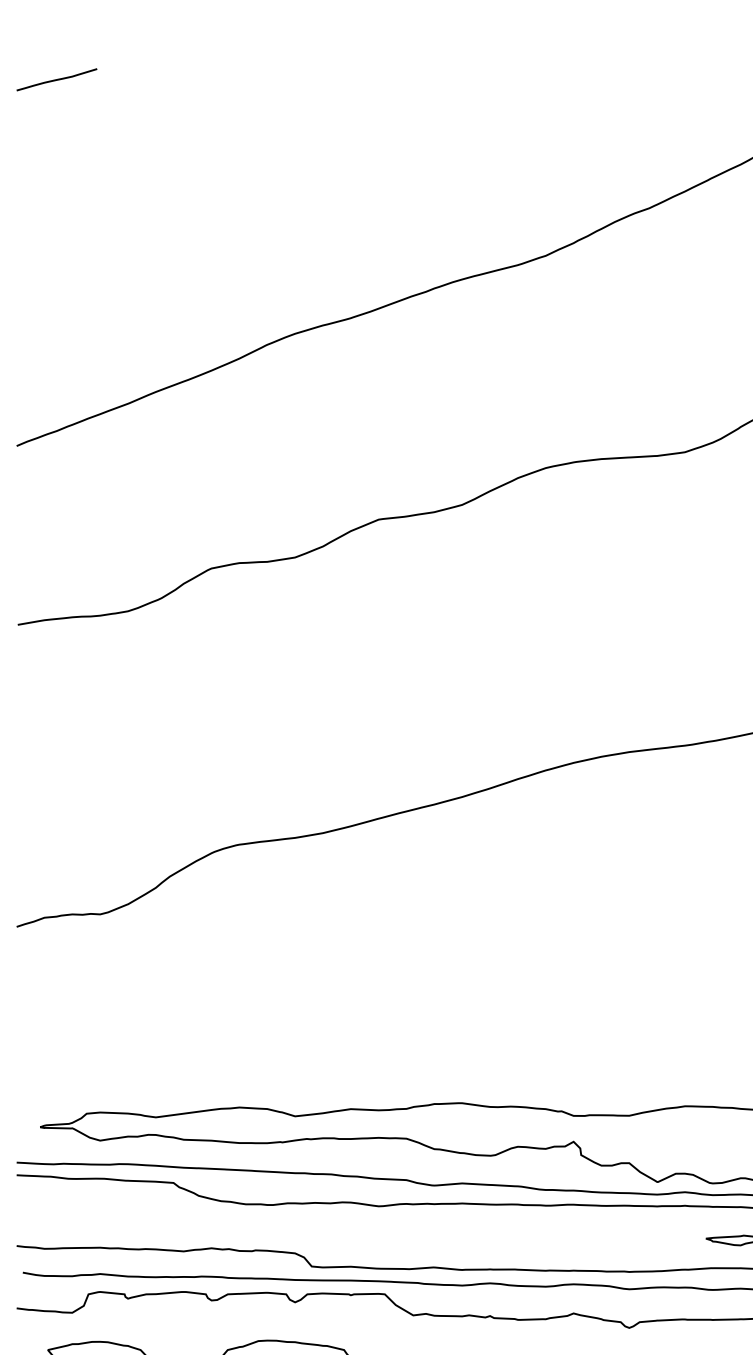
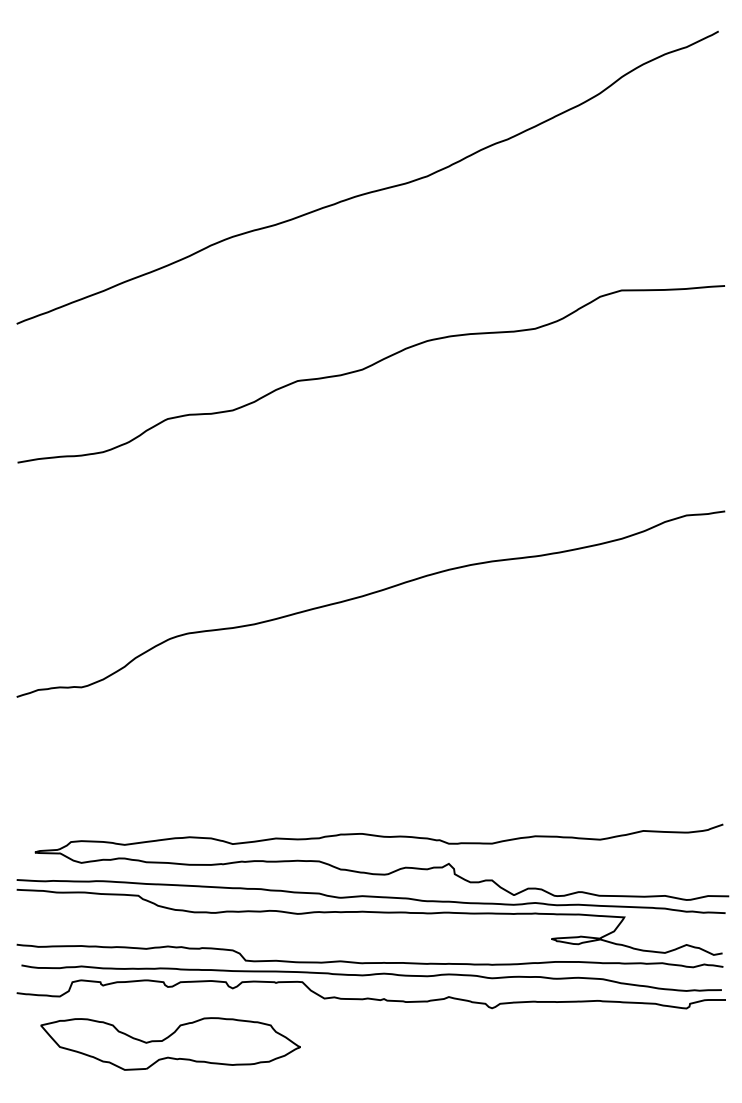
line: (56, 79) -> (47, 39), removed

